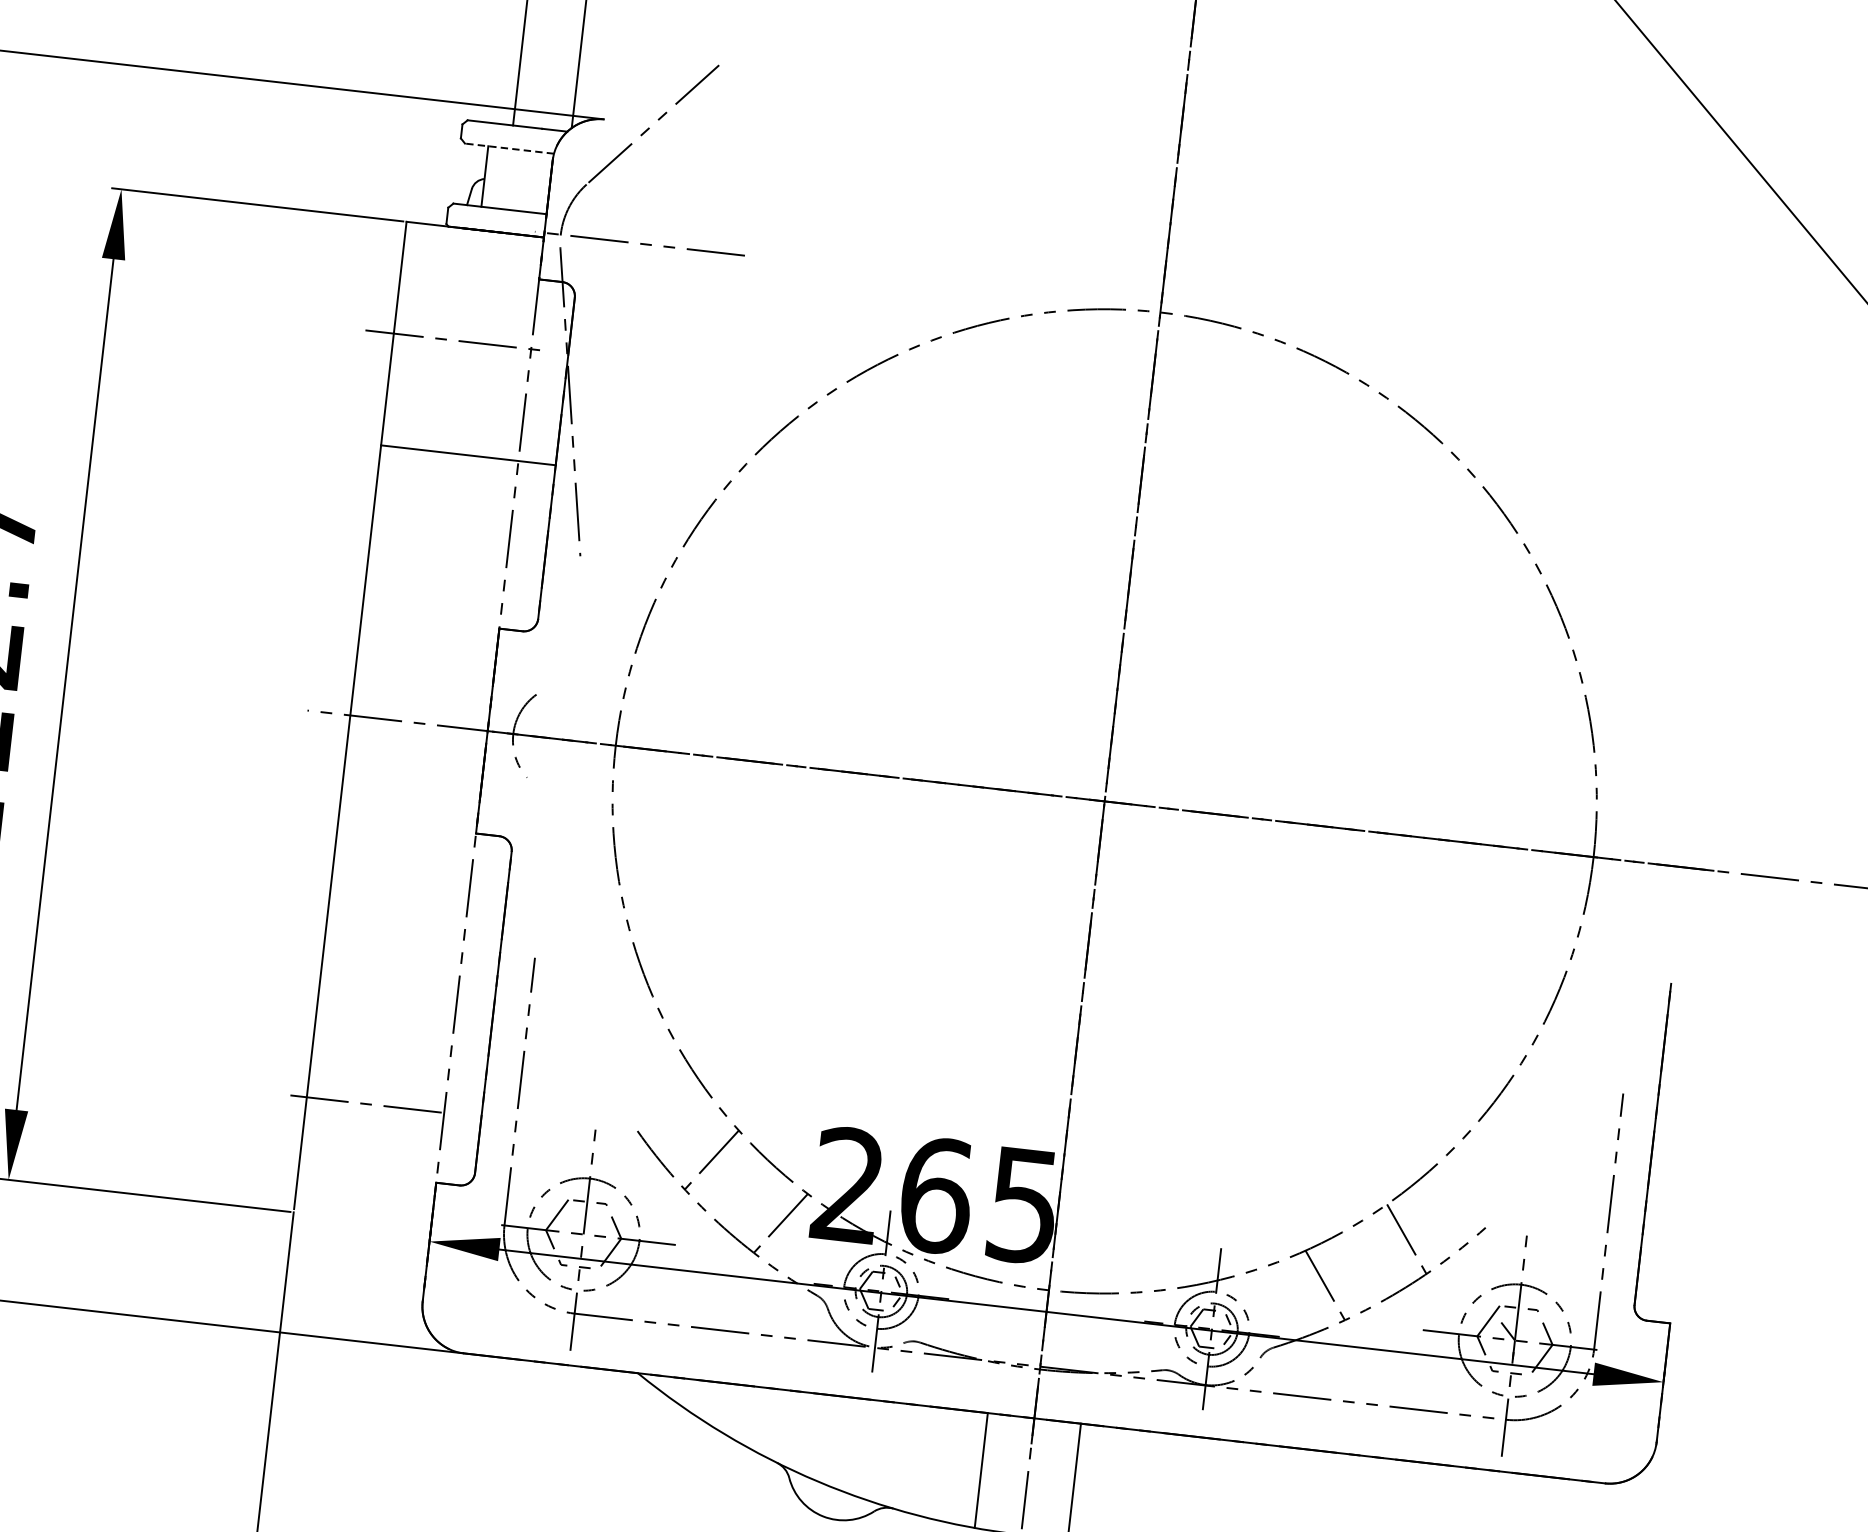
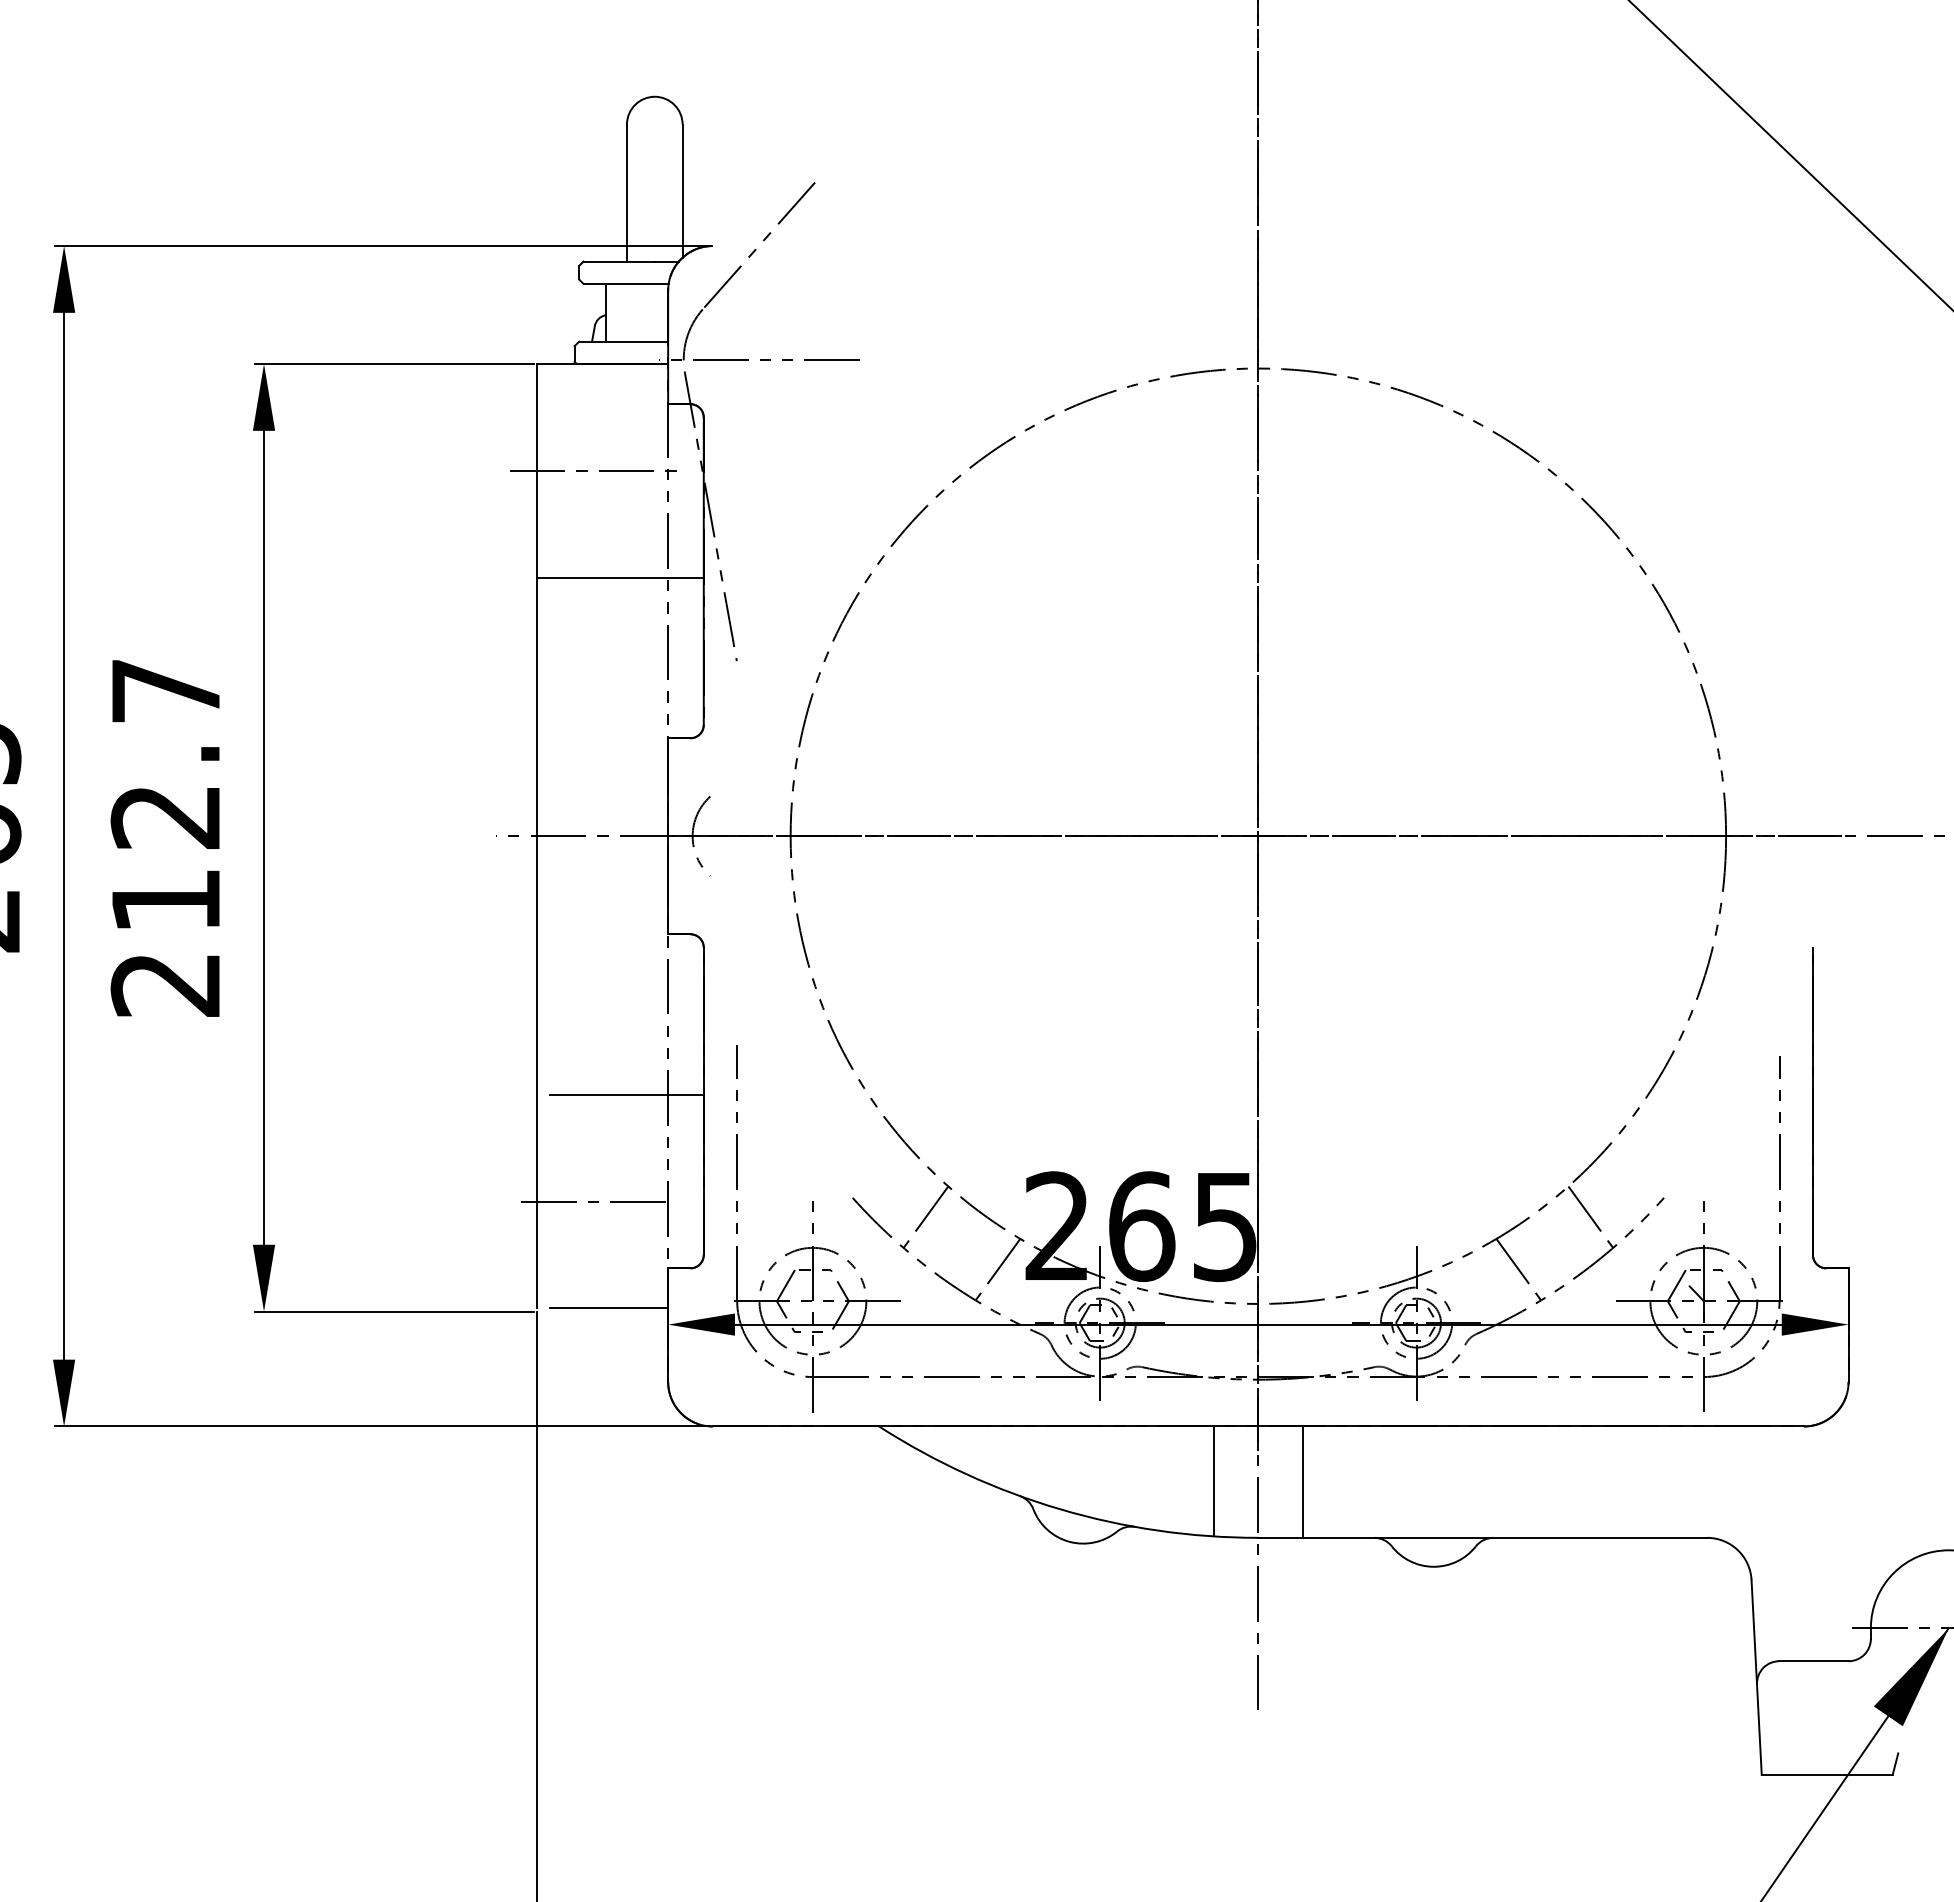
line: (510, 148) -> (626, 283), dashed -> solid
line: (413, 996) -> (626, 1094), added
line: (370, 1217) -> (609, 1308), added

